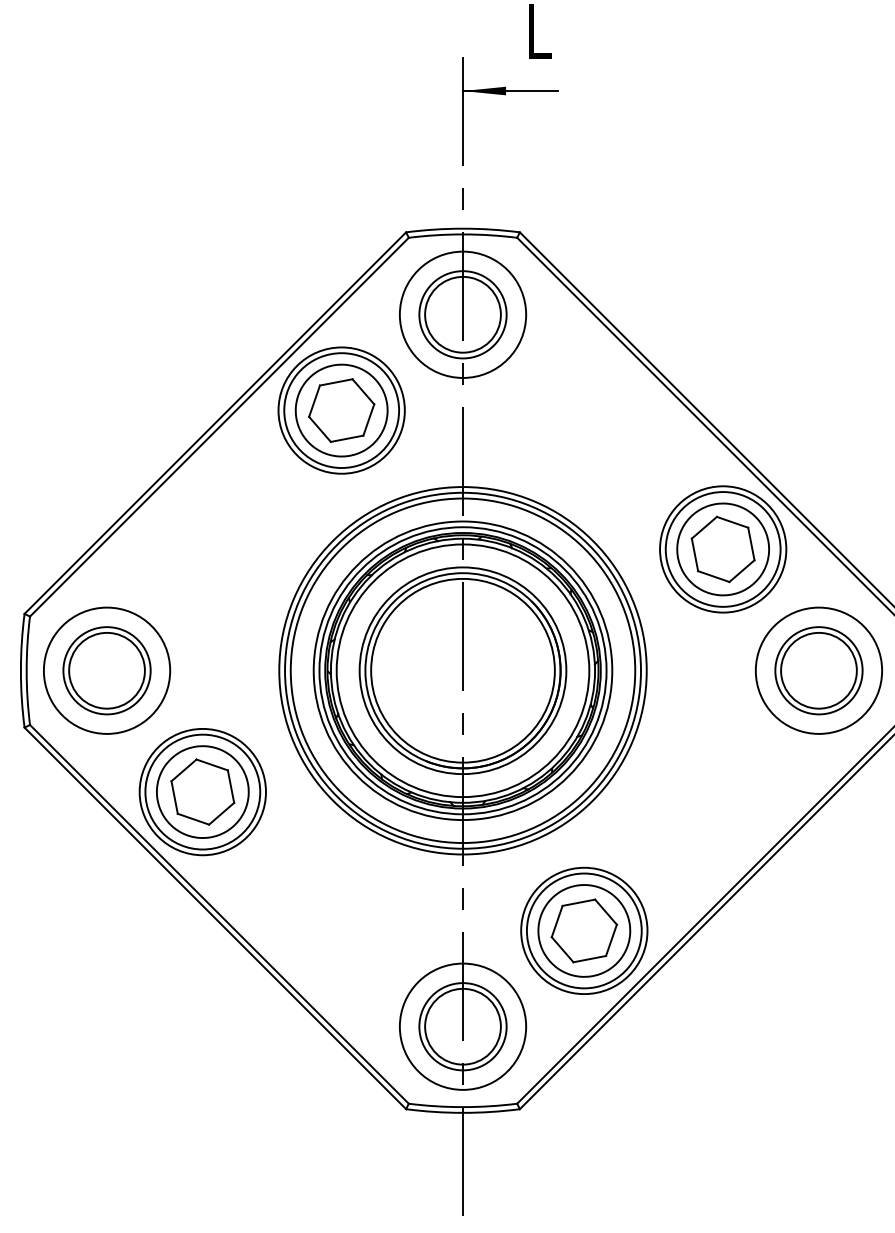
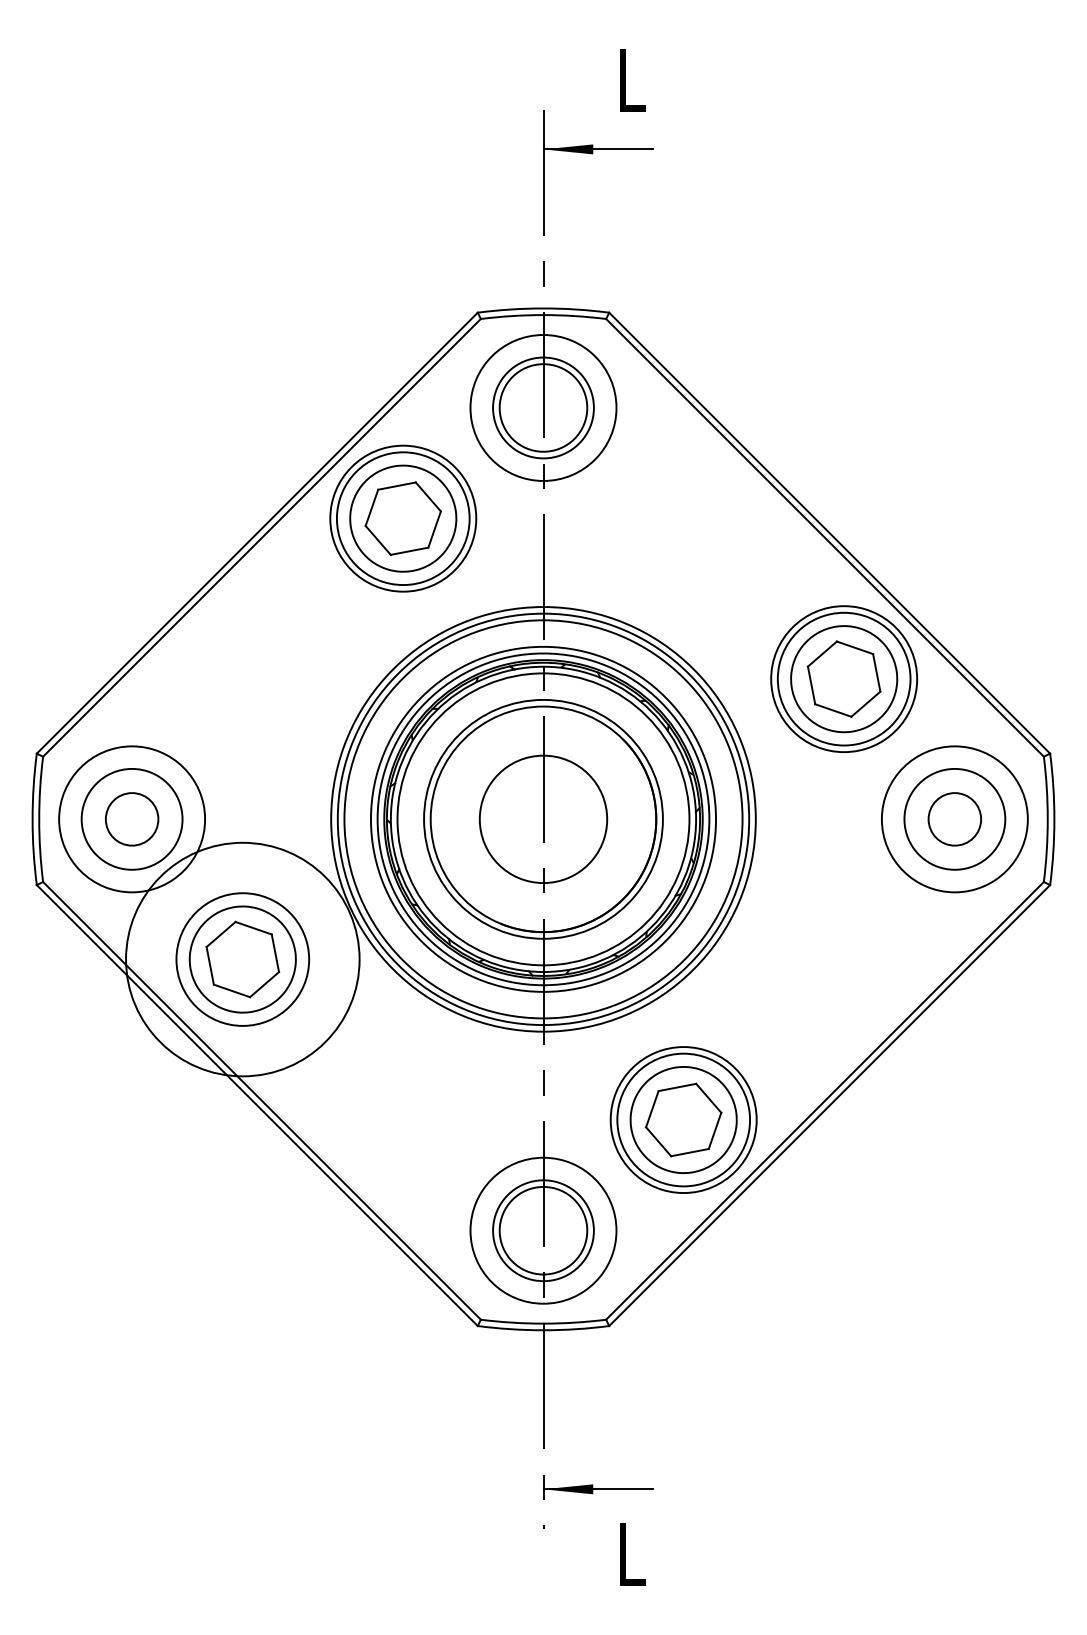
circle: (106, 670) -> (131, 819), size x0.6
circle: (463, 670) -> (543, 819), size x0.6
circle: (818, 670) -> (954, 819), size x0.6
circle: (202, 792) -> (242, 959), size x1.6

